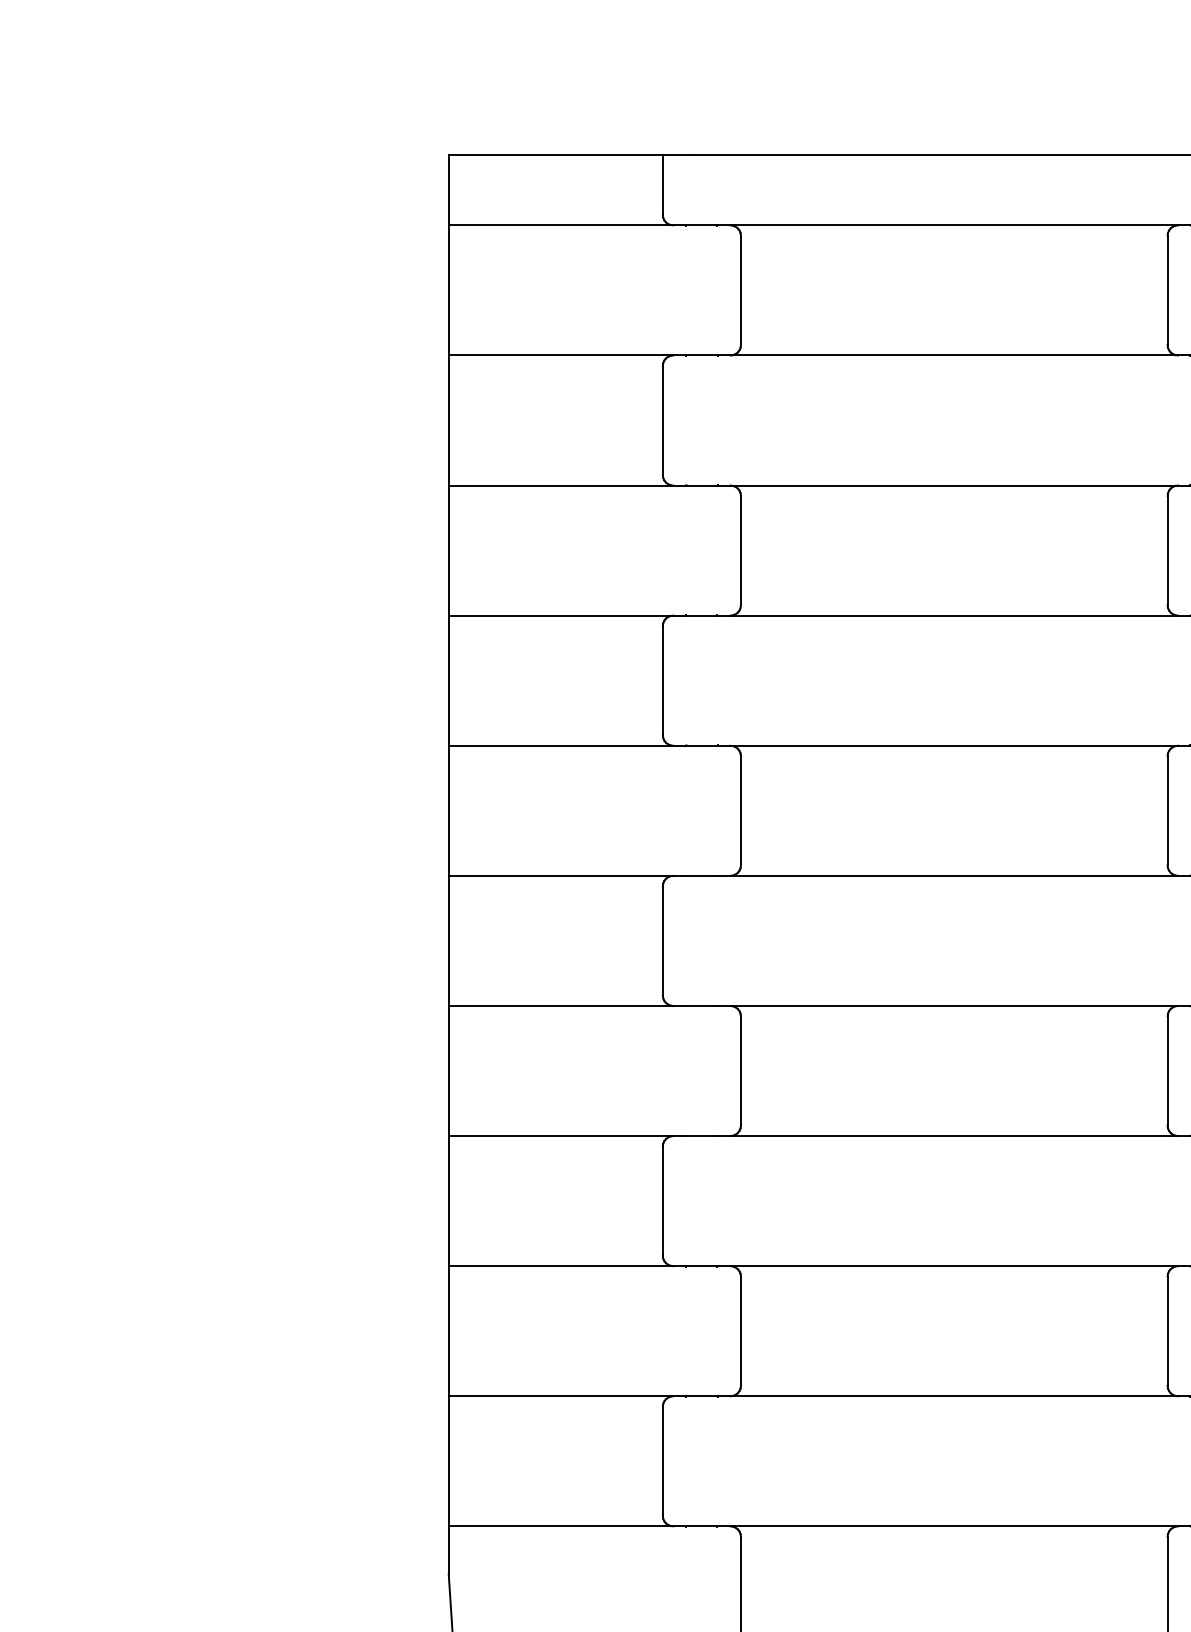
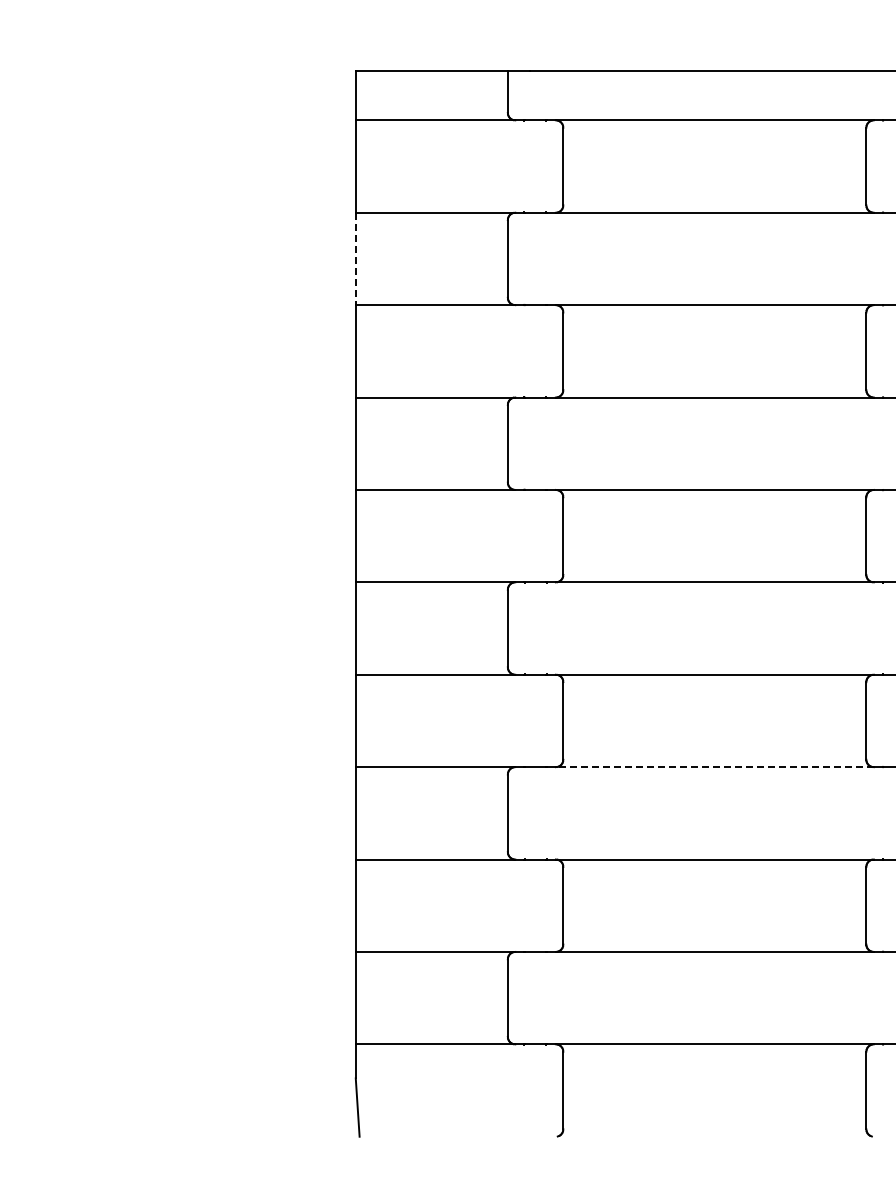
line: (448, 421) -> (355, 259), solid -> dashed
line: (953, 1136) -> (714, 767), solid -> dashed

